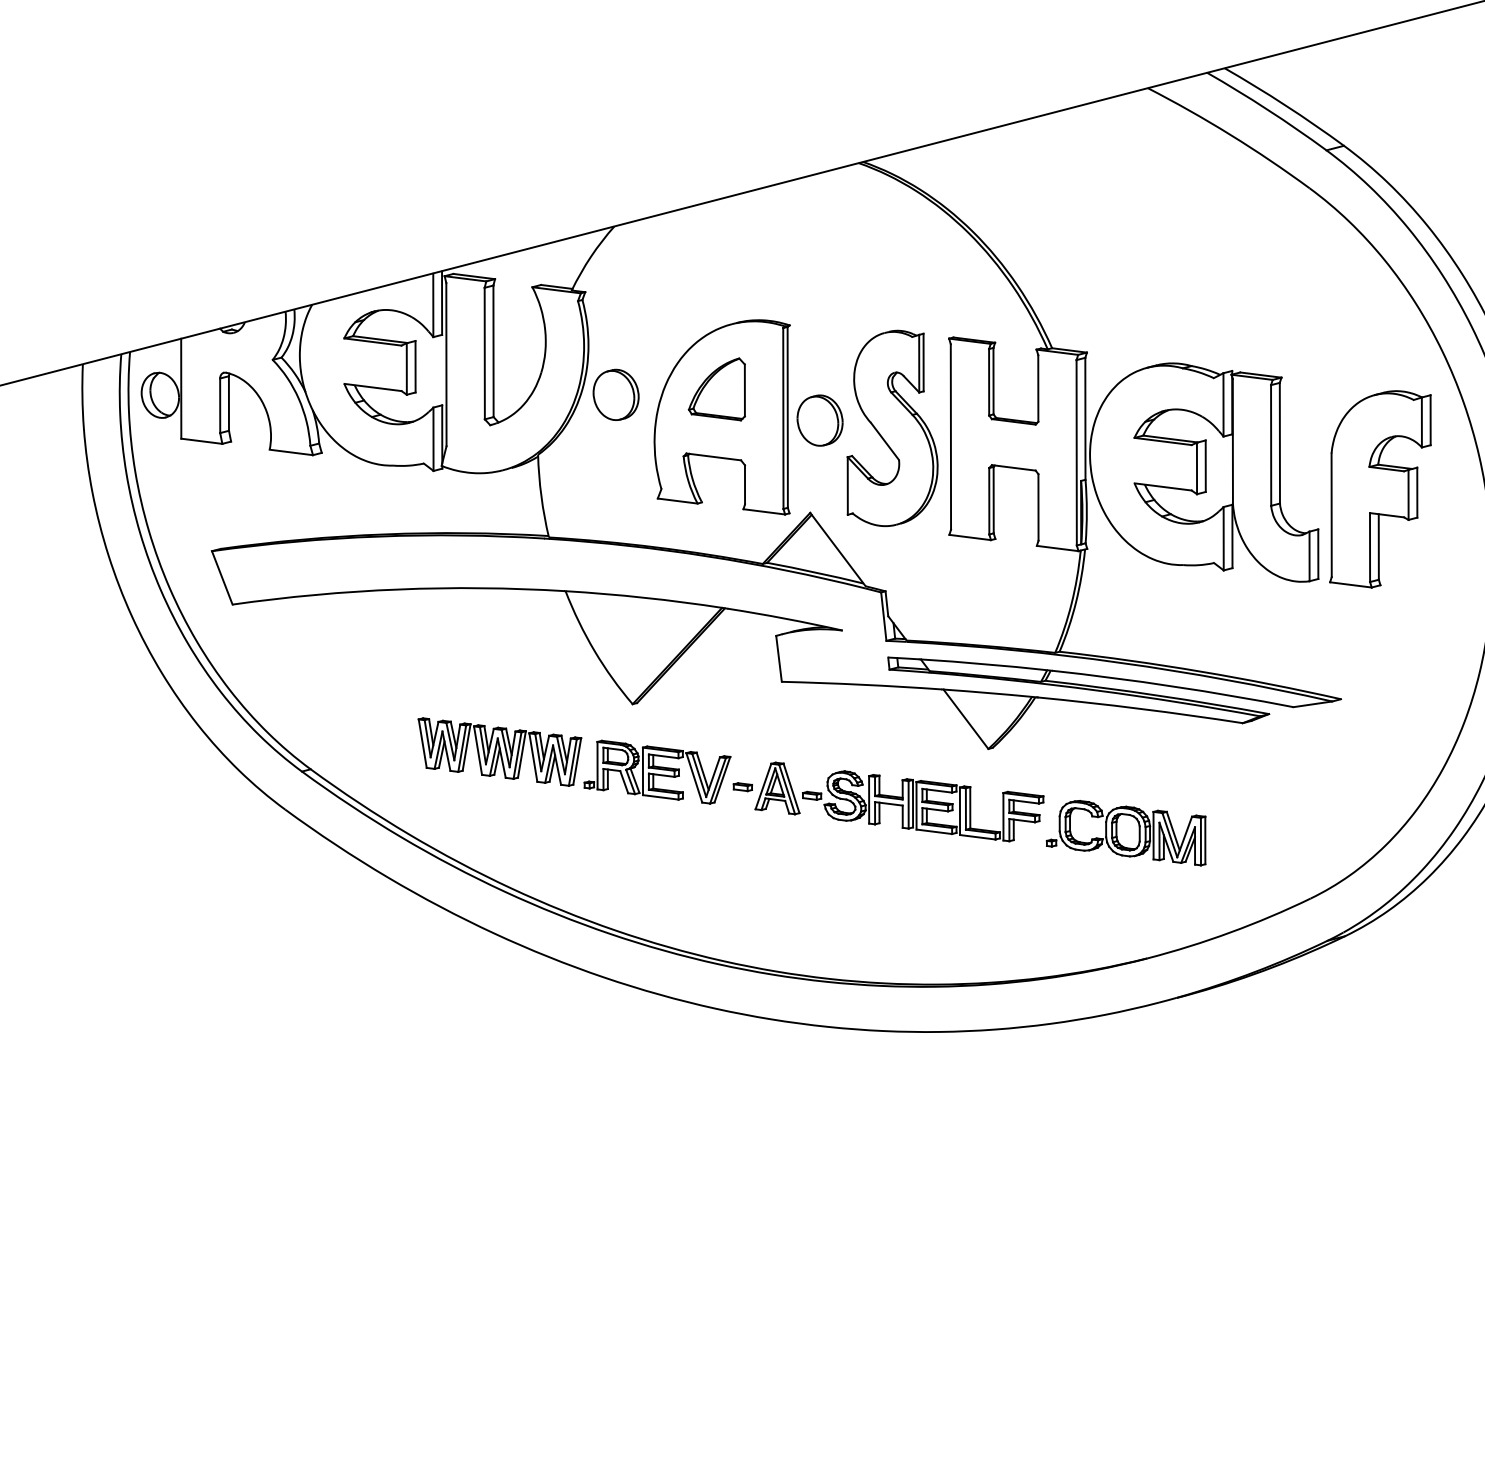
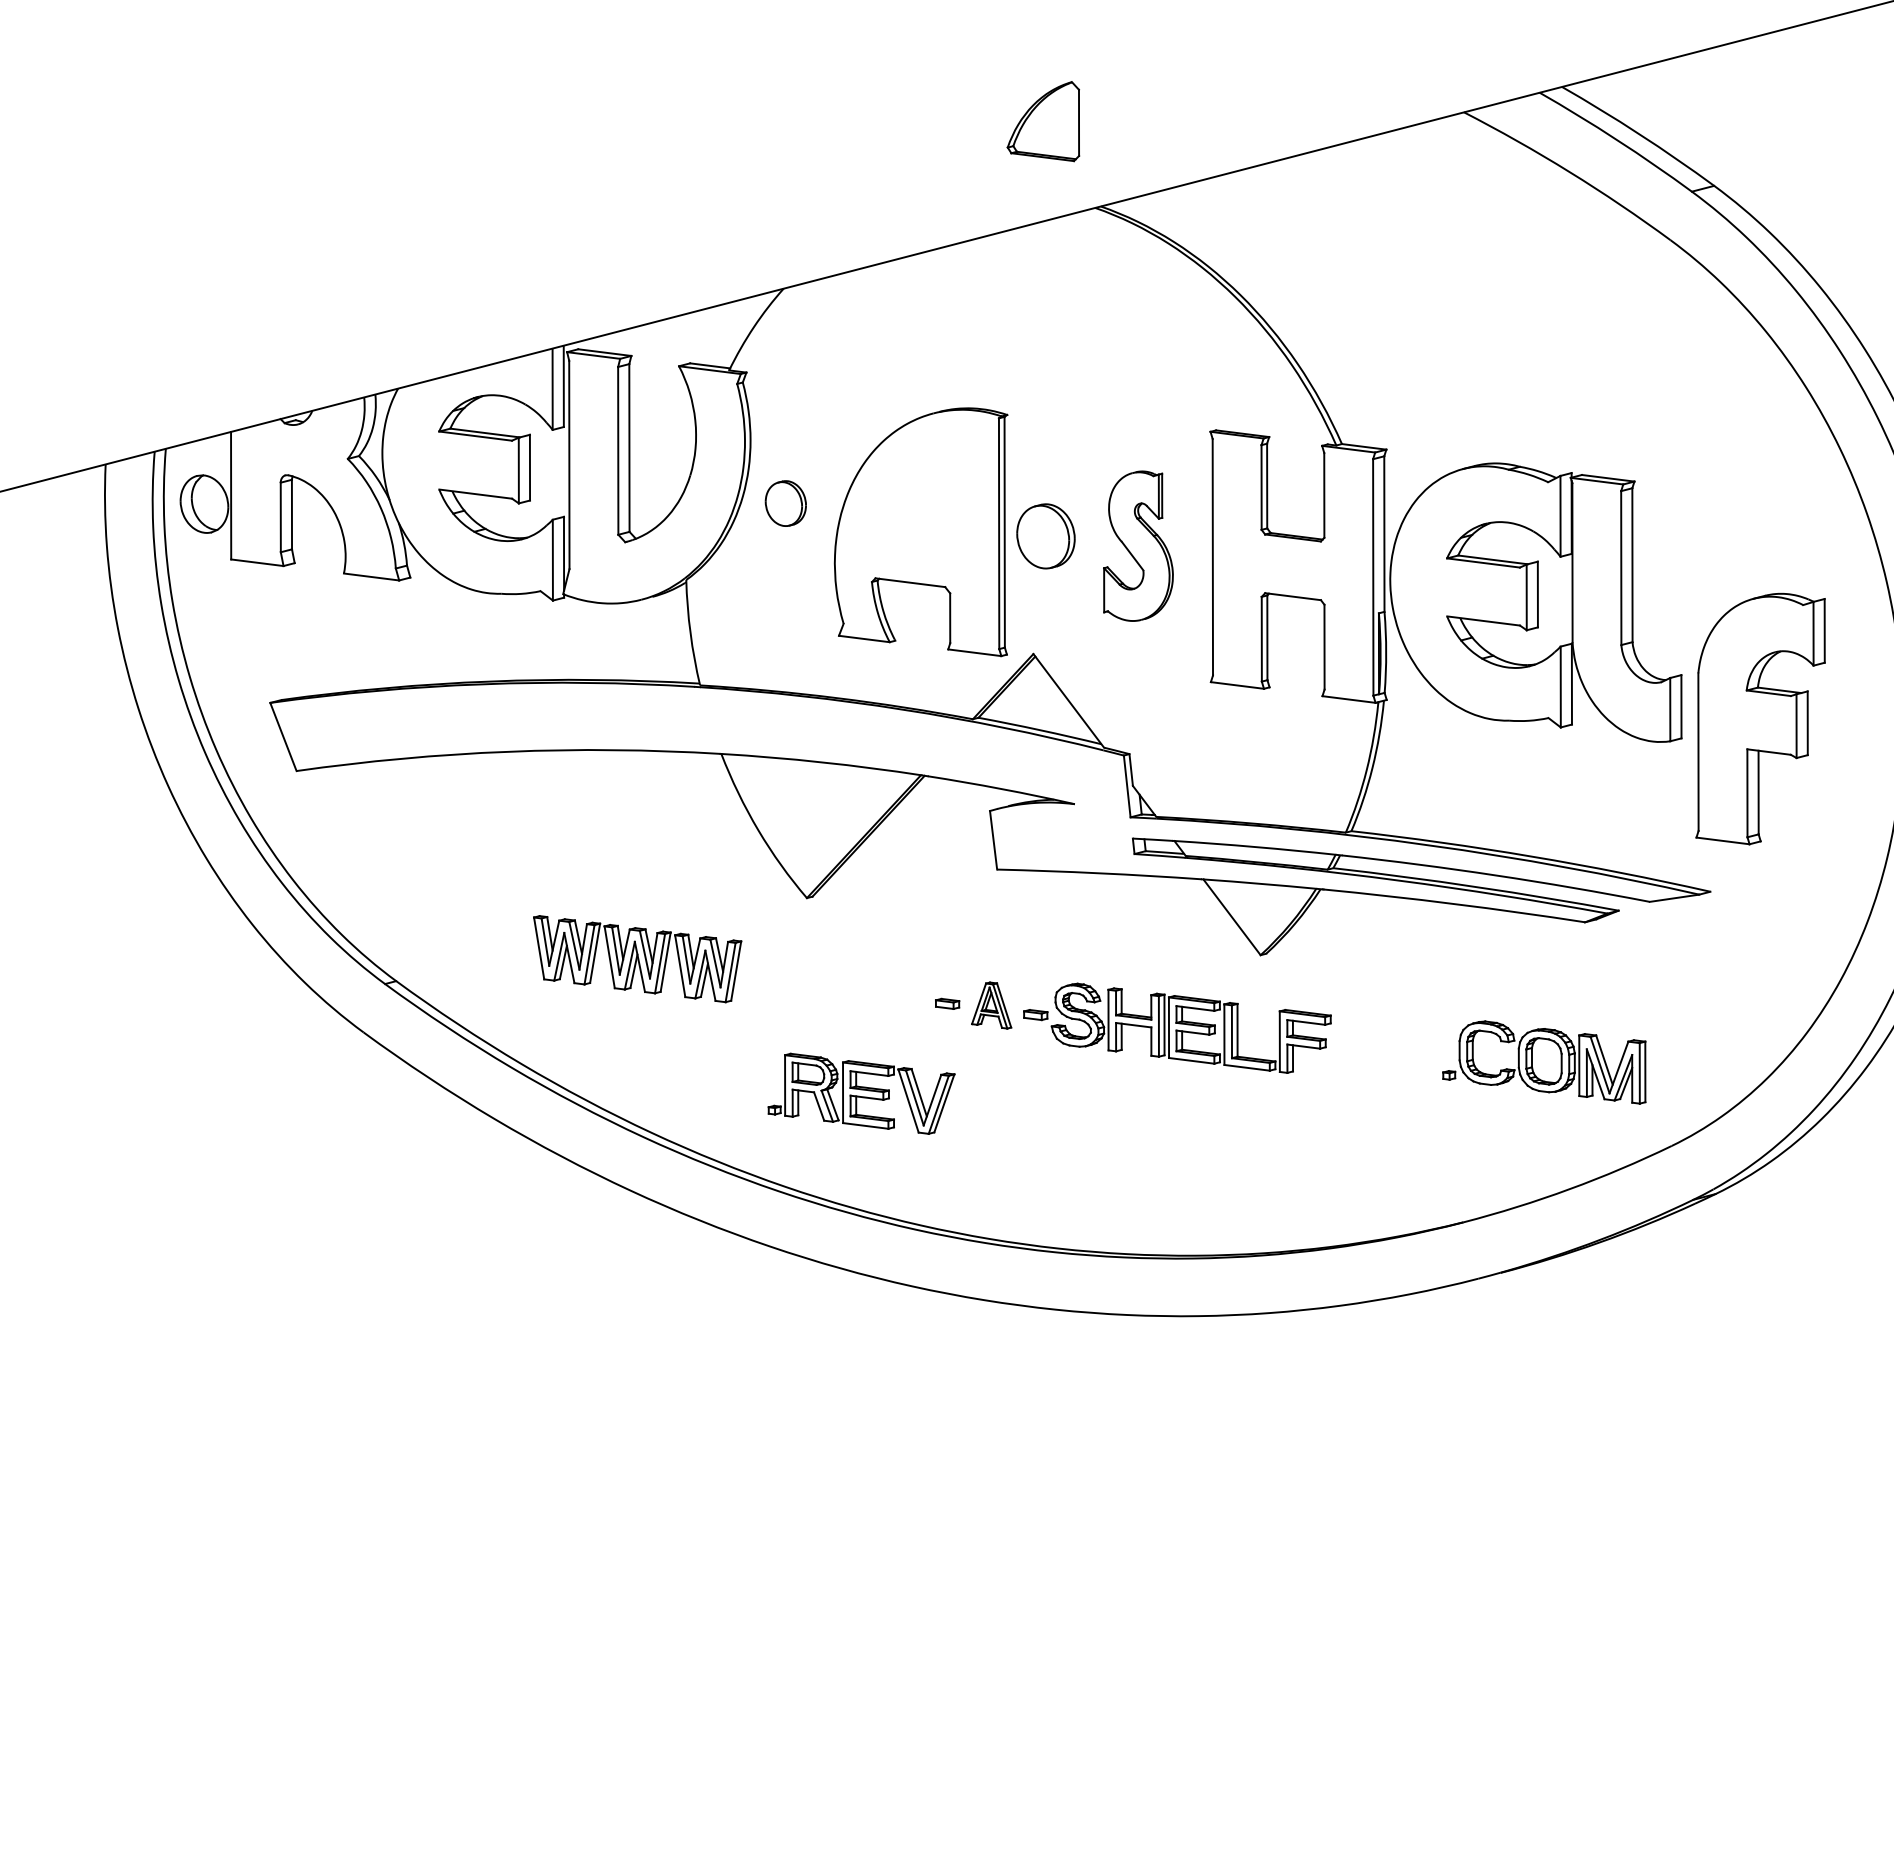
part: (717, 389) -> (1043, 121), moved
part: (615, 394) -> (785, 503), size x0.7
part: (892, 427) -> (1138, 545), size x0.6
part: (1380, 488) -> (1760, 718), moved
part: (657, 771) -> (861, 1093), moved
part: (777, 788) -> (991, 1005), size x0.7
part: (1126, 833) -> (1544, 1062), moved

